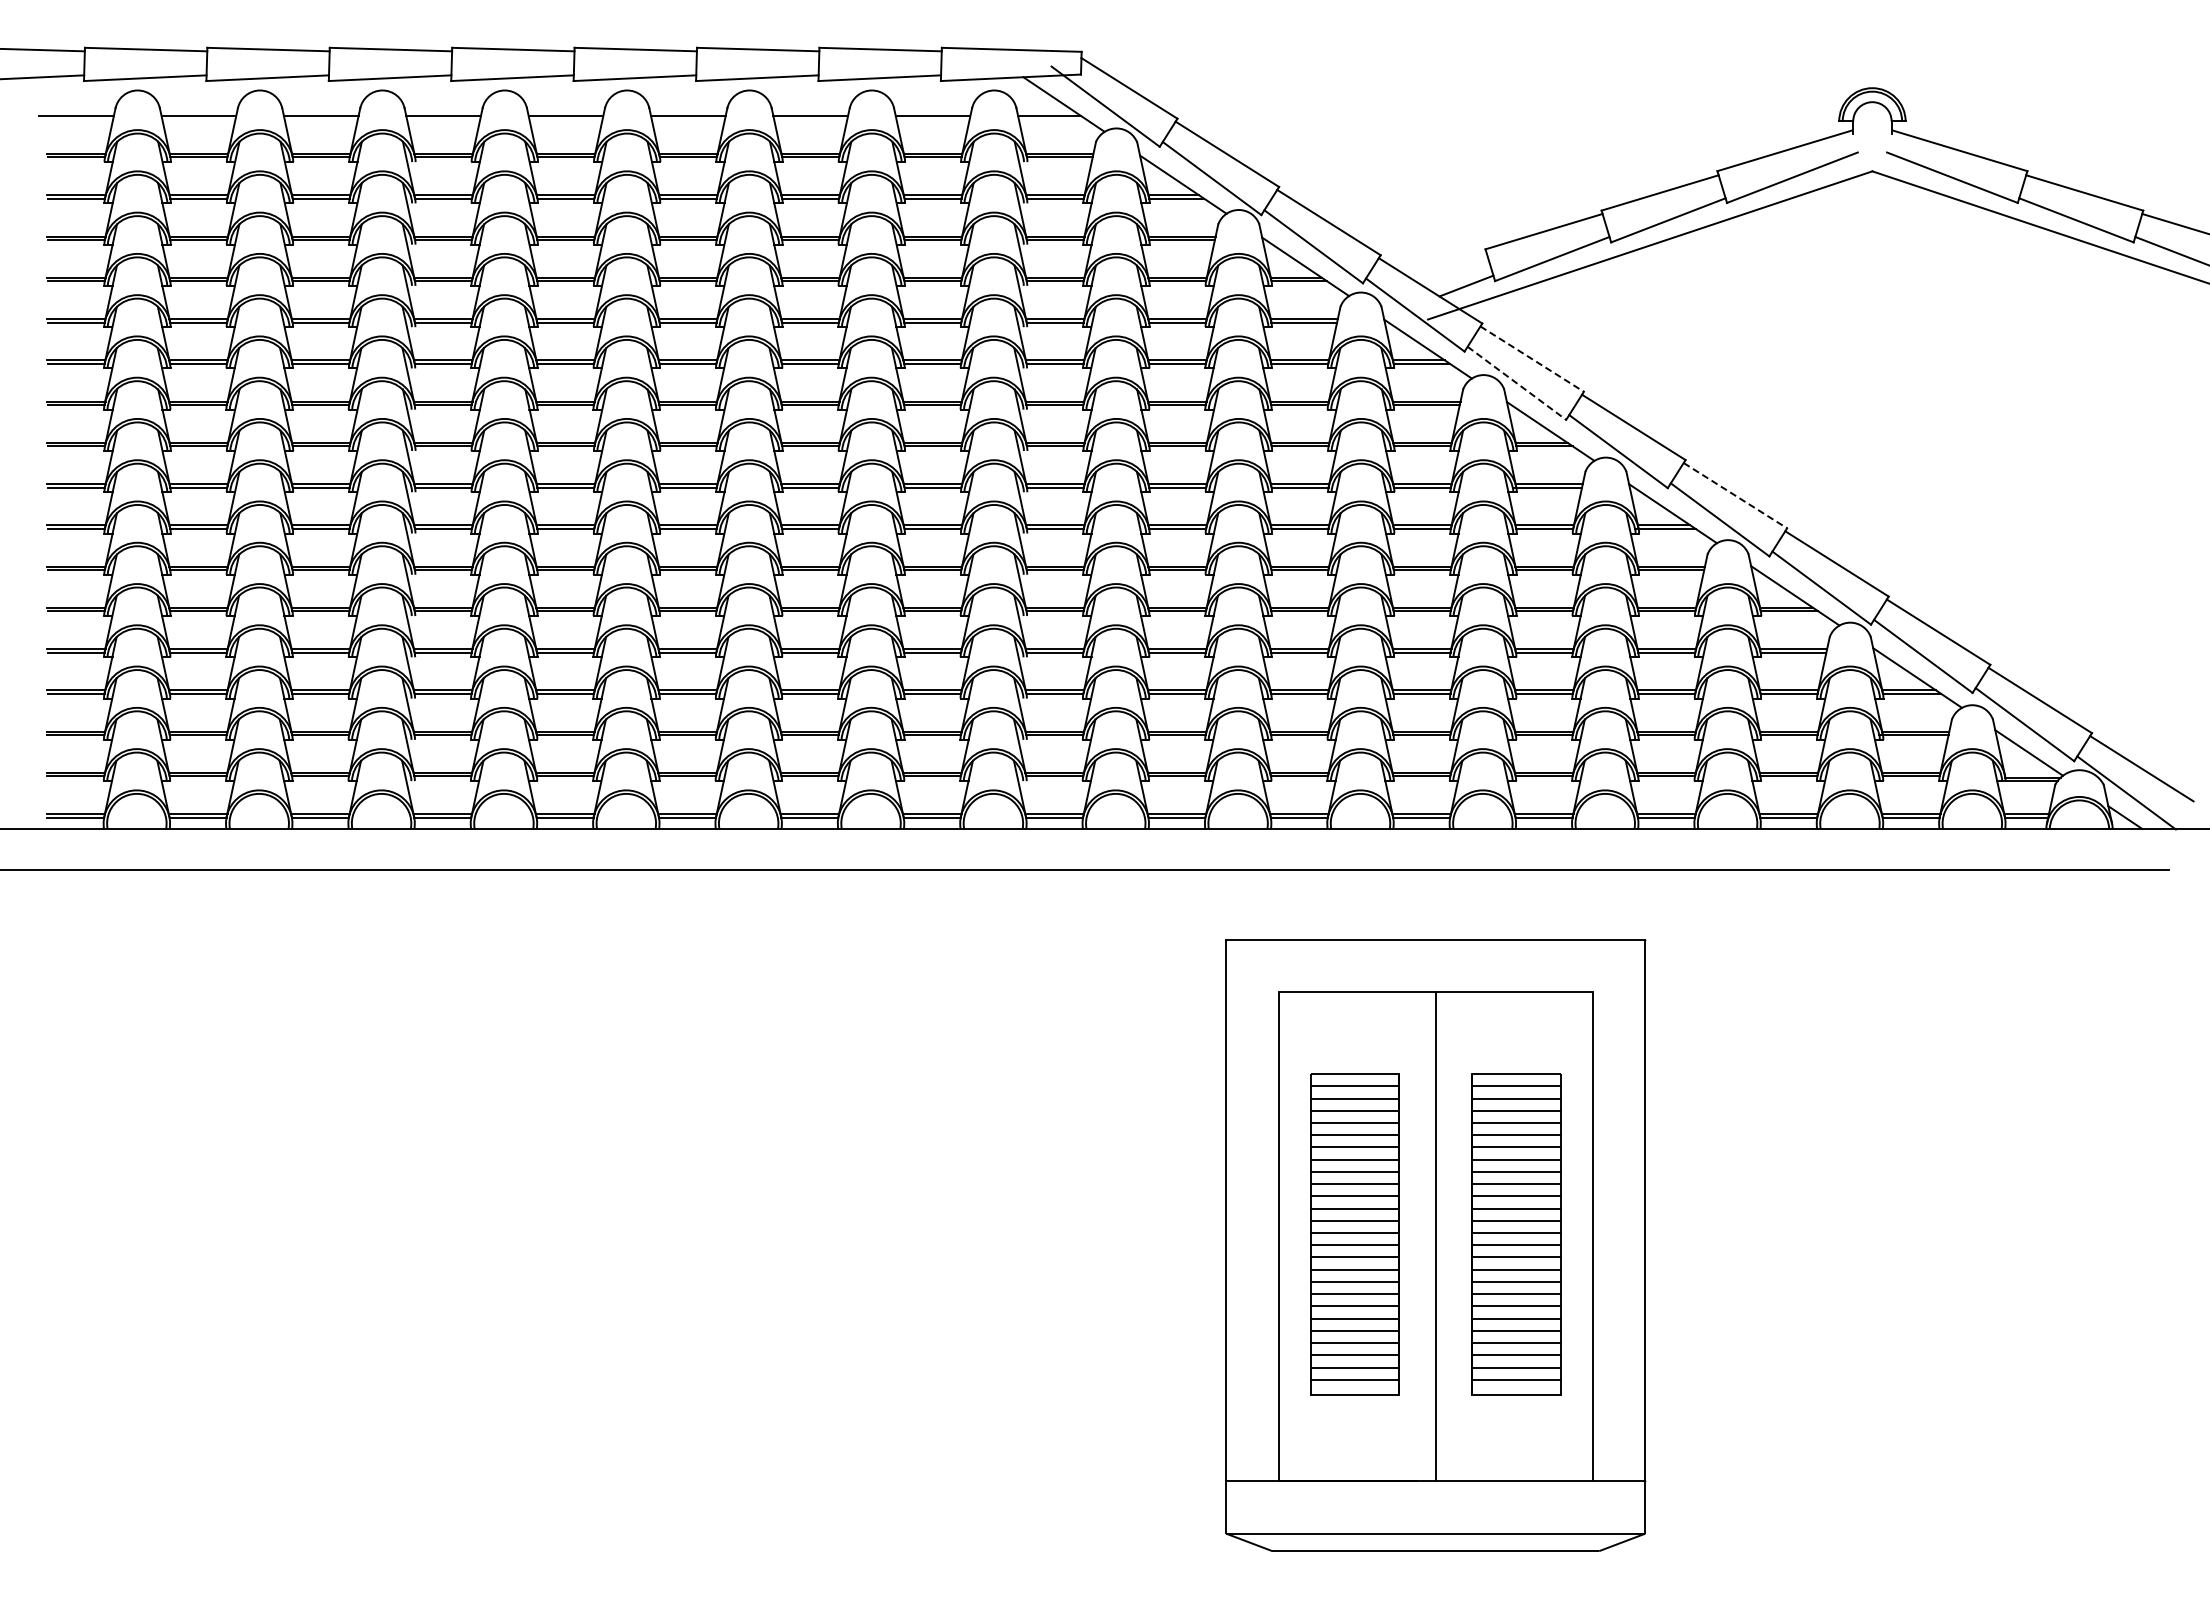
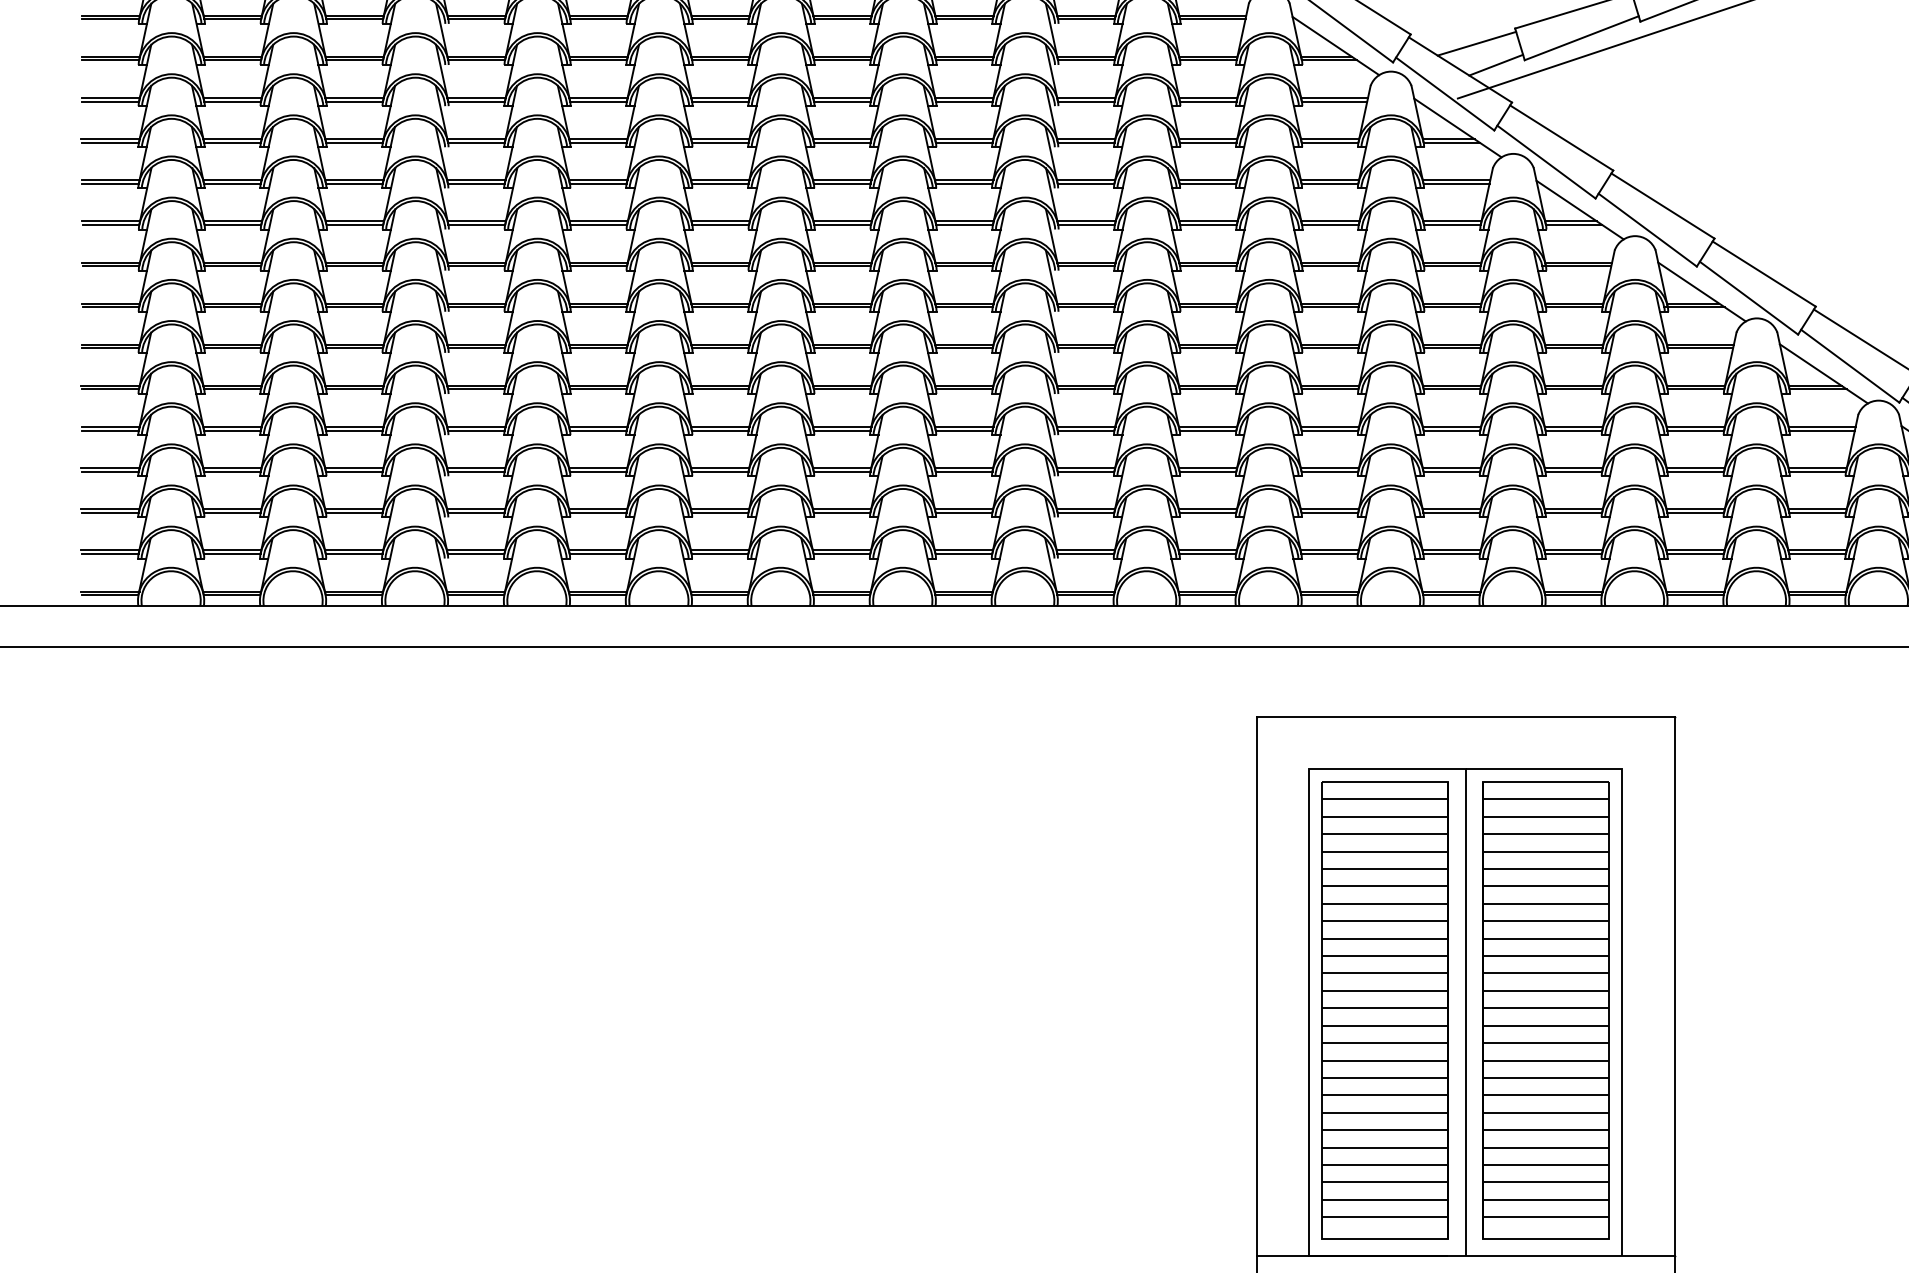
line: (1446, 264) -> (1476, 43), added
line: (1532, 359) -> (1561, 138), dashed -> solid
line: (1517, 383) -> (1547, 162), dashed -> solid
line: (1735, 495) -> (1764, 273), dashed -> solid
part: (1354, 1234) -> (1384, 1010), size x1.43
part: (1516, 1234) -> (1546, 1010), size x1.43

